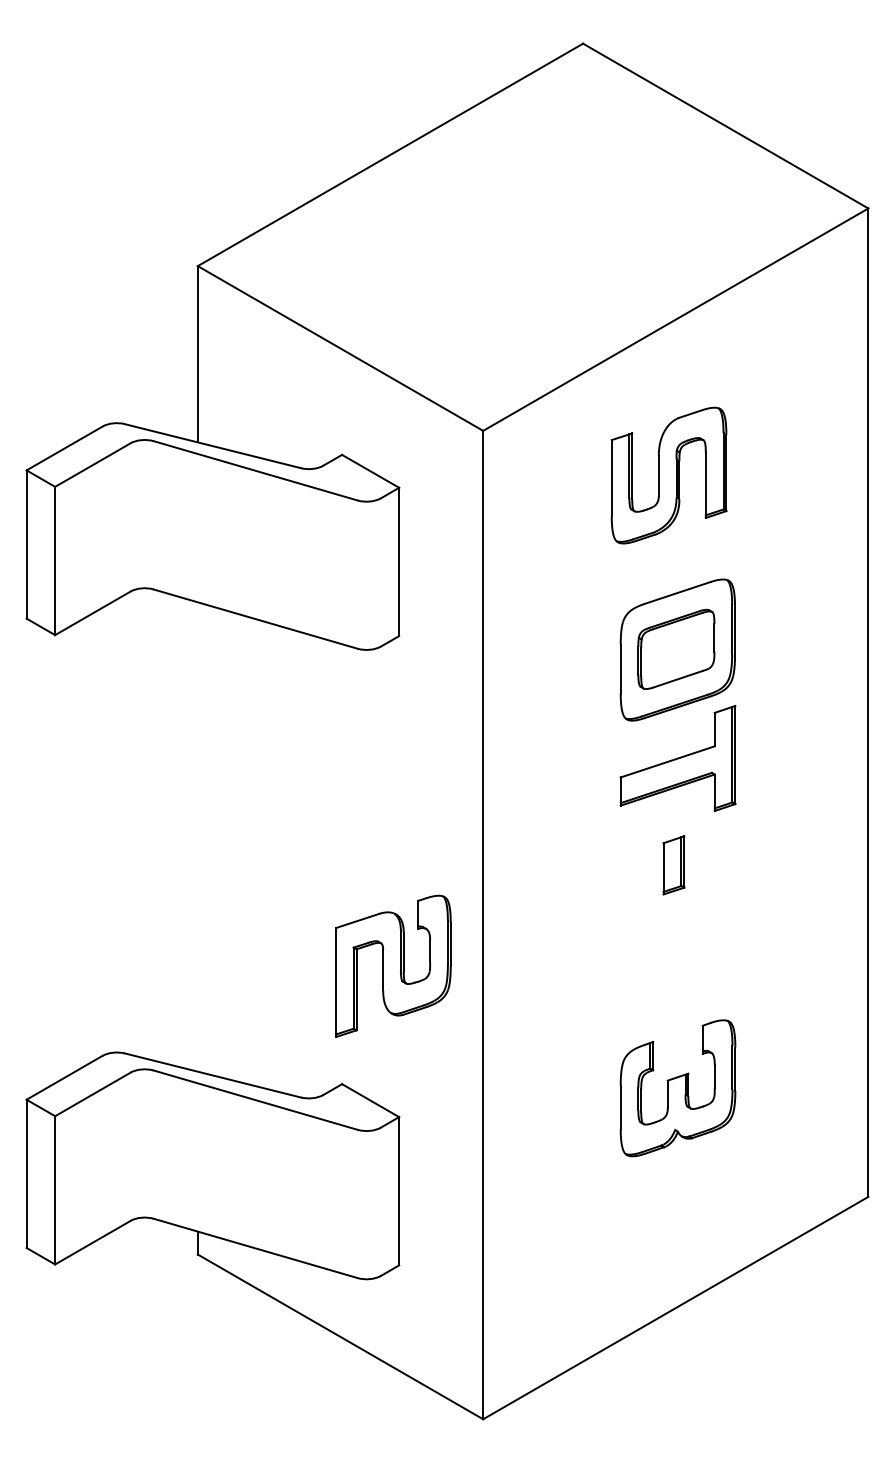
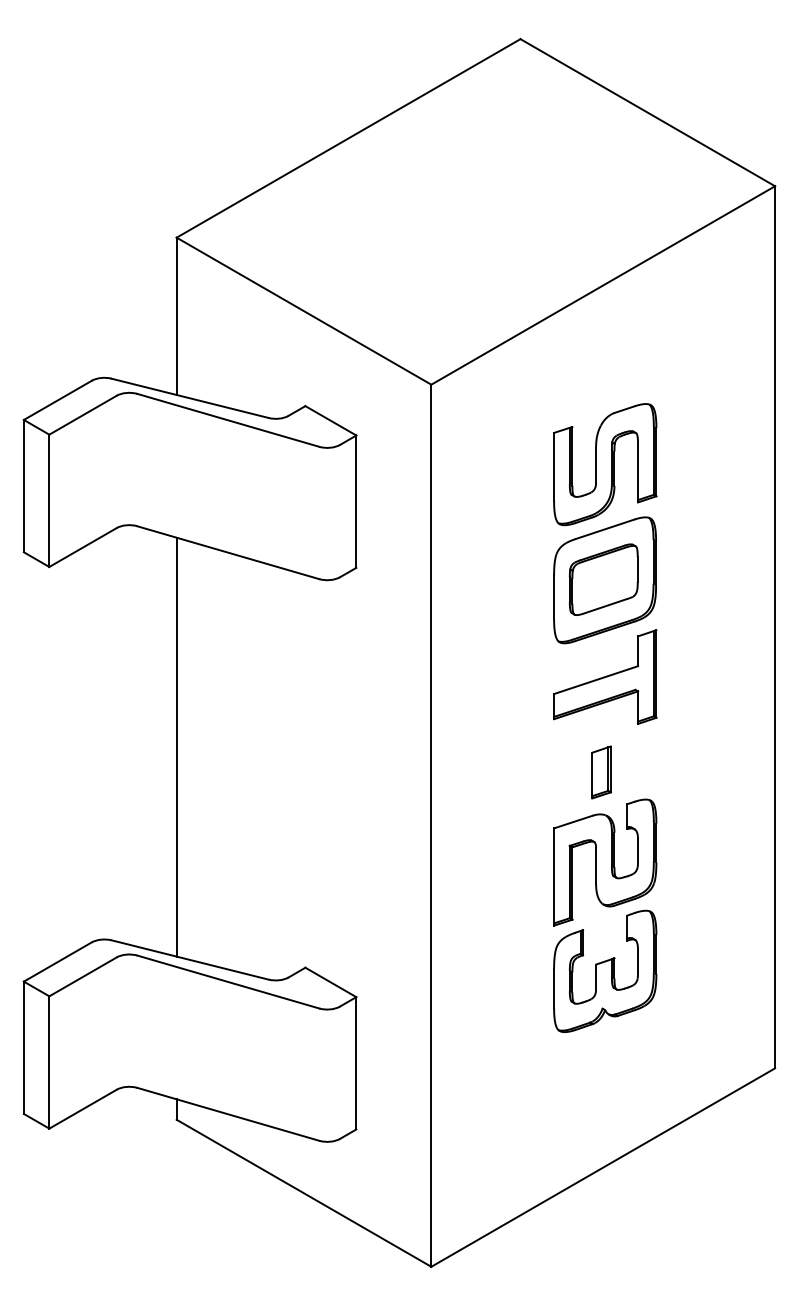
part: (669, 475) -> (605, 464), moved
line: (197, 836) -> (176, 746), added
part: (393, 966) -> (605, 862), moved

